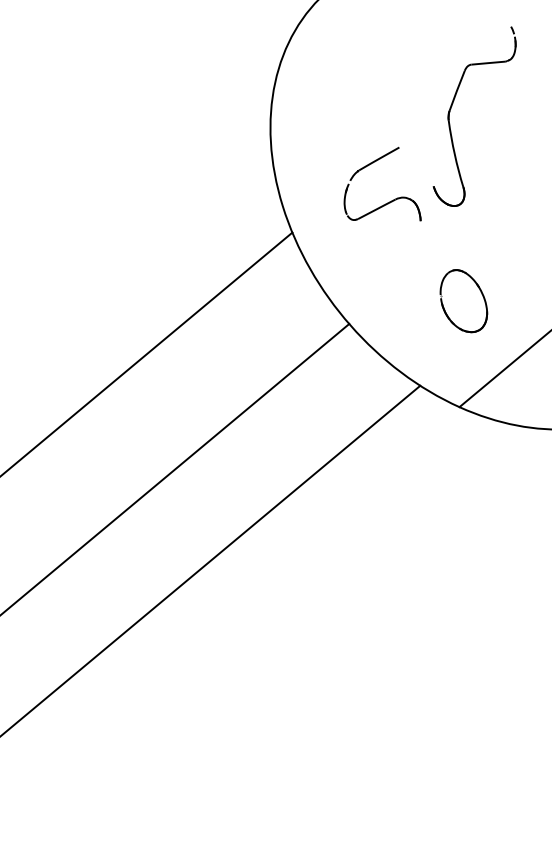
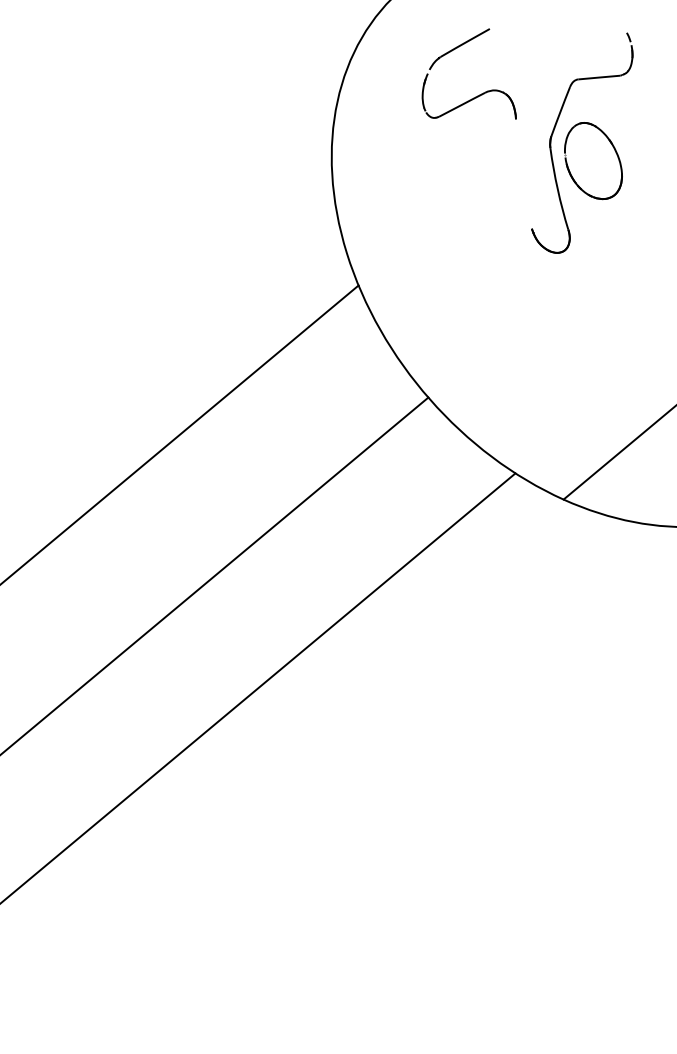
part: (391, 200) -> (480, 93), moved
part: (463, 301) -> (593, 161), moved

